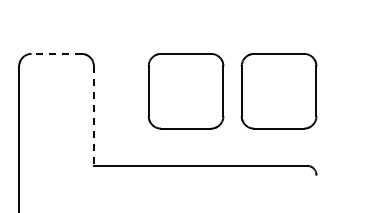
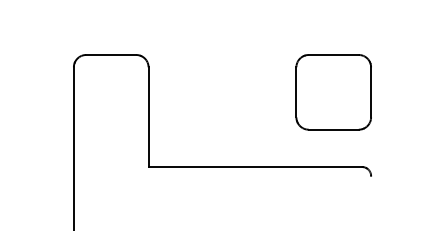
line: (55, 54) -> (110, 55), dashed -> solid
part: (185, 91) -> (240, 92), removed
line: (93, 116) -> (148, 117), dashed -> solid

